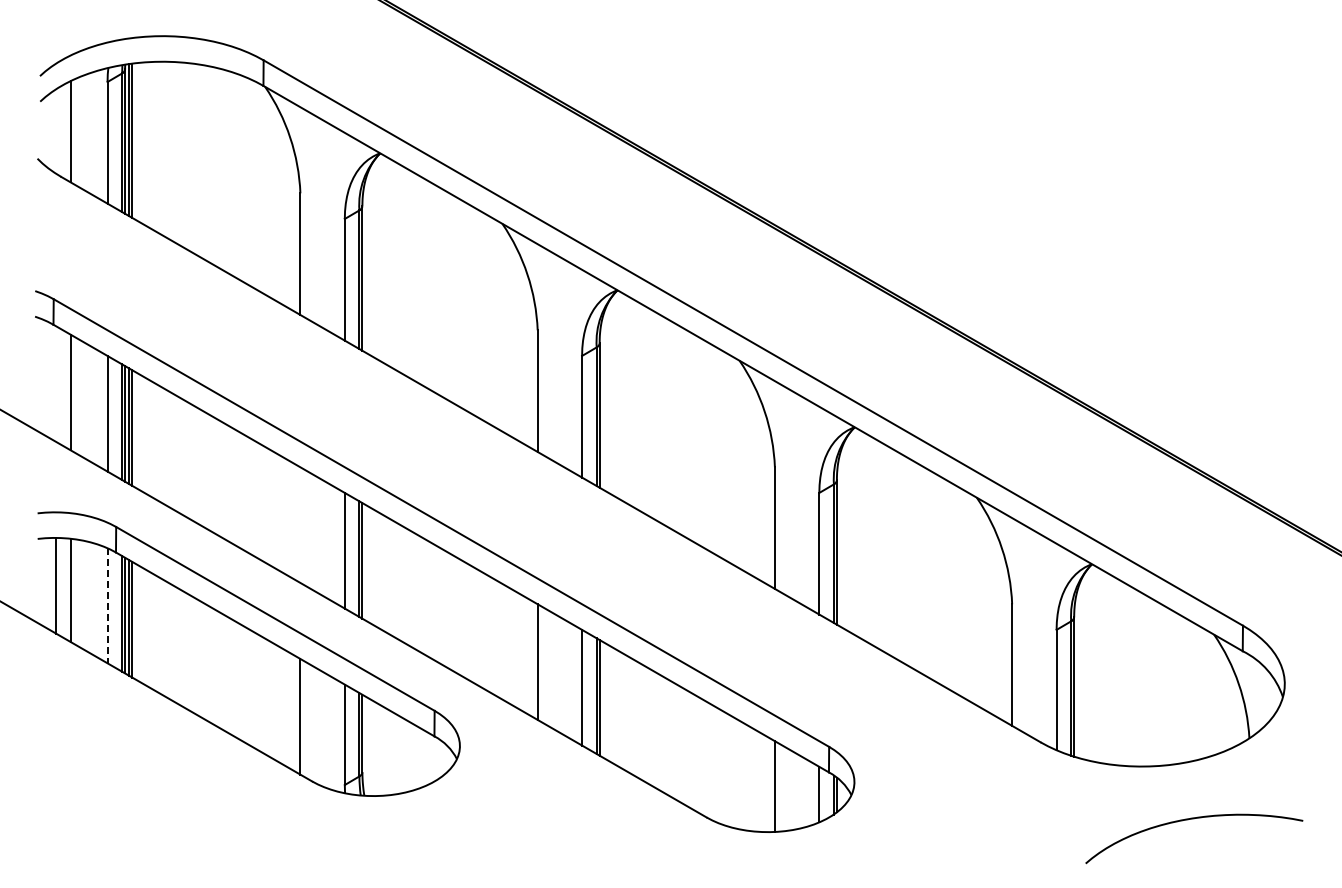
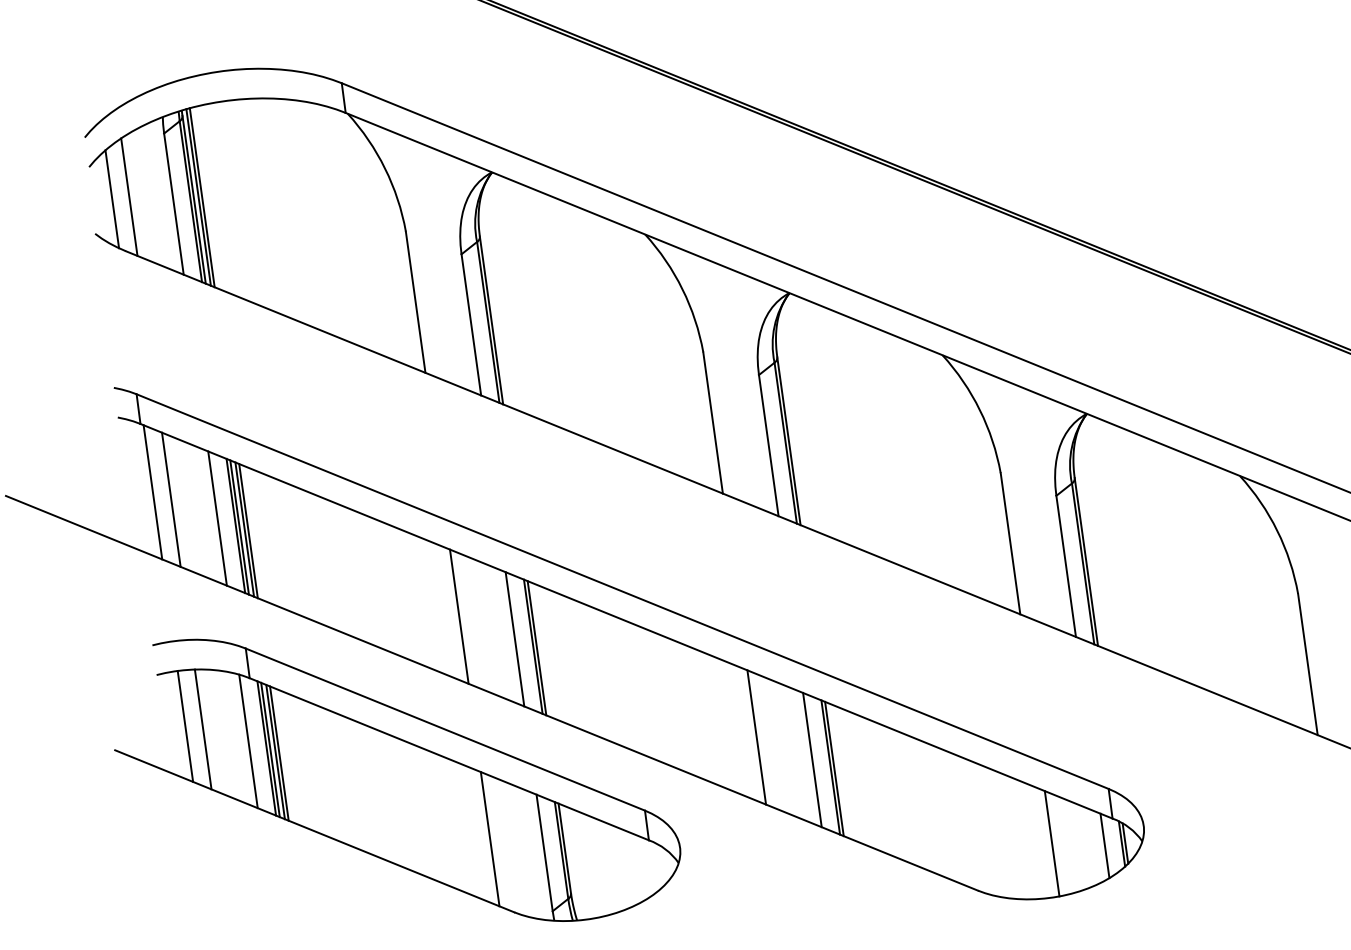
line: (56, 131) -> (112, 199), added
line: (56, 383) -> (153, 491), added
line: (300, 524) -> (459, 615), added
line: (107, 605) -> (248, 741), dashed -> solid

